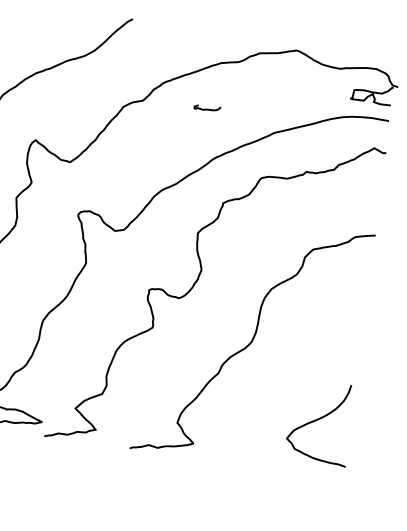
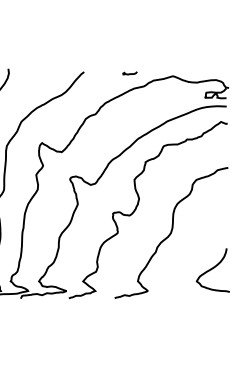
curve: (206, 108) -> (129, 73), moved

